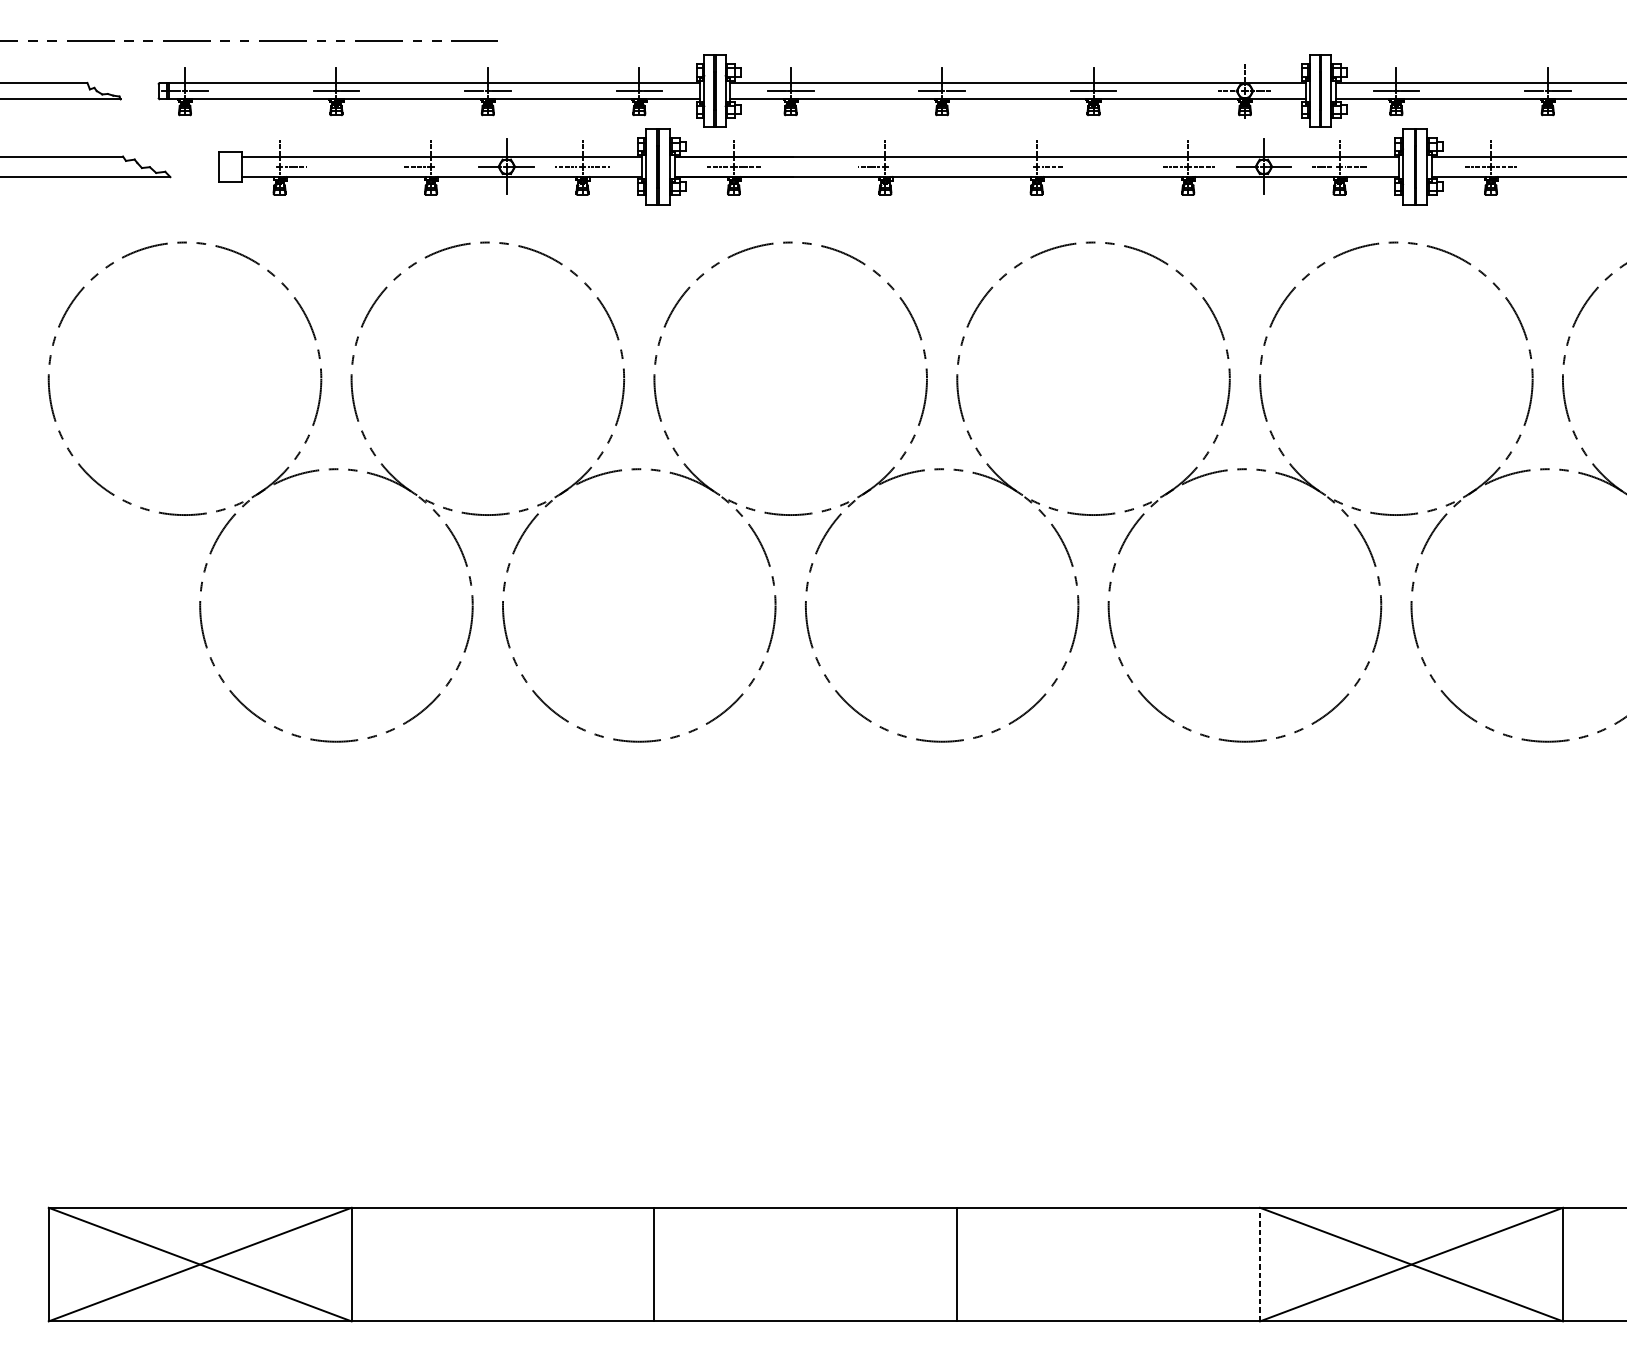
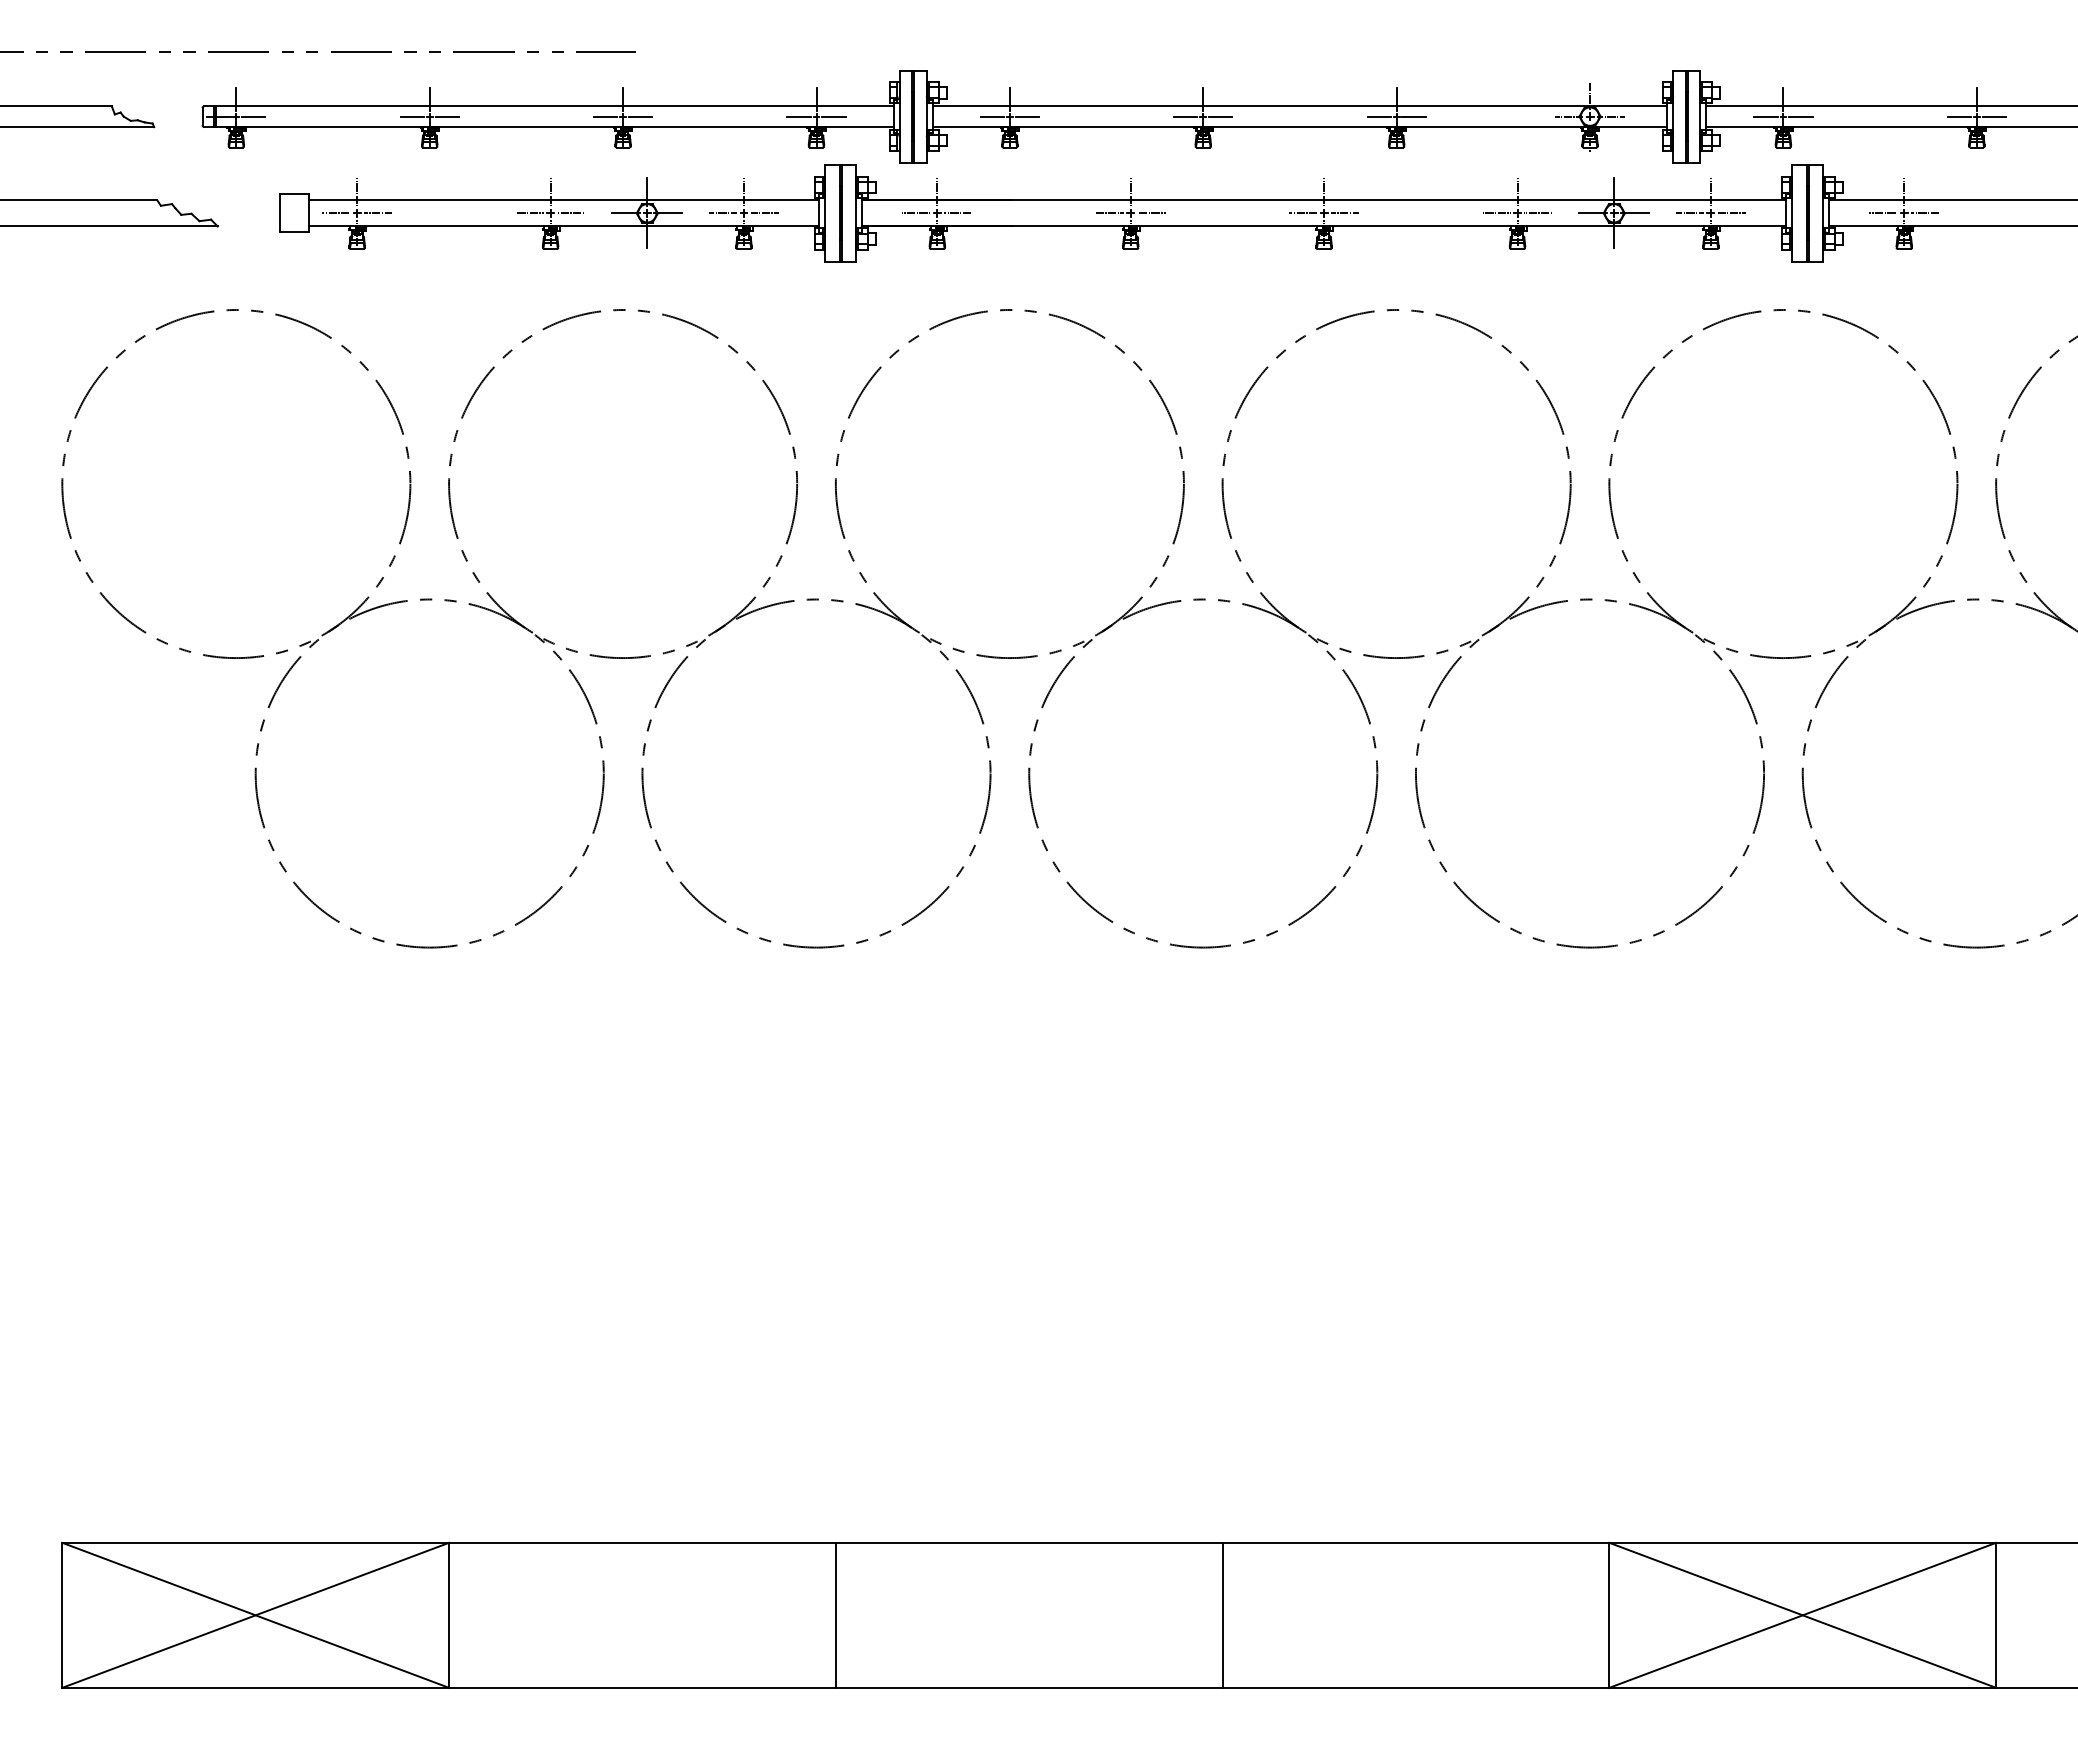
line: (263, 166) -> (336, 213), added
line: (447, 166) -> (571, 213), added
line: (901, 166) -> (1151, 213), added
line: (1020, 166) -> (1303, 213), added
line: (1260, 1264) -> (1609, 1615), dashed -> solid

